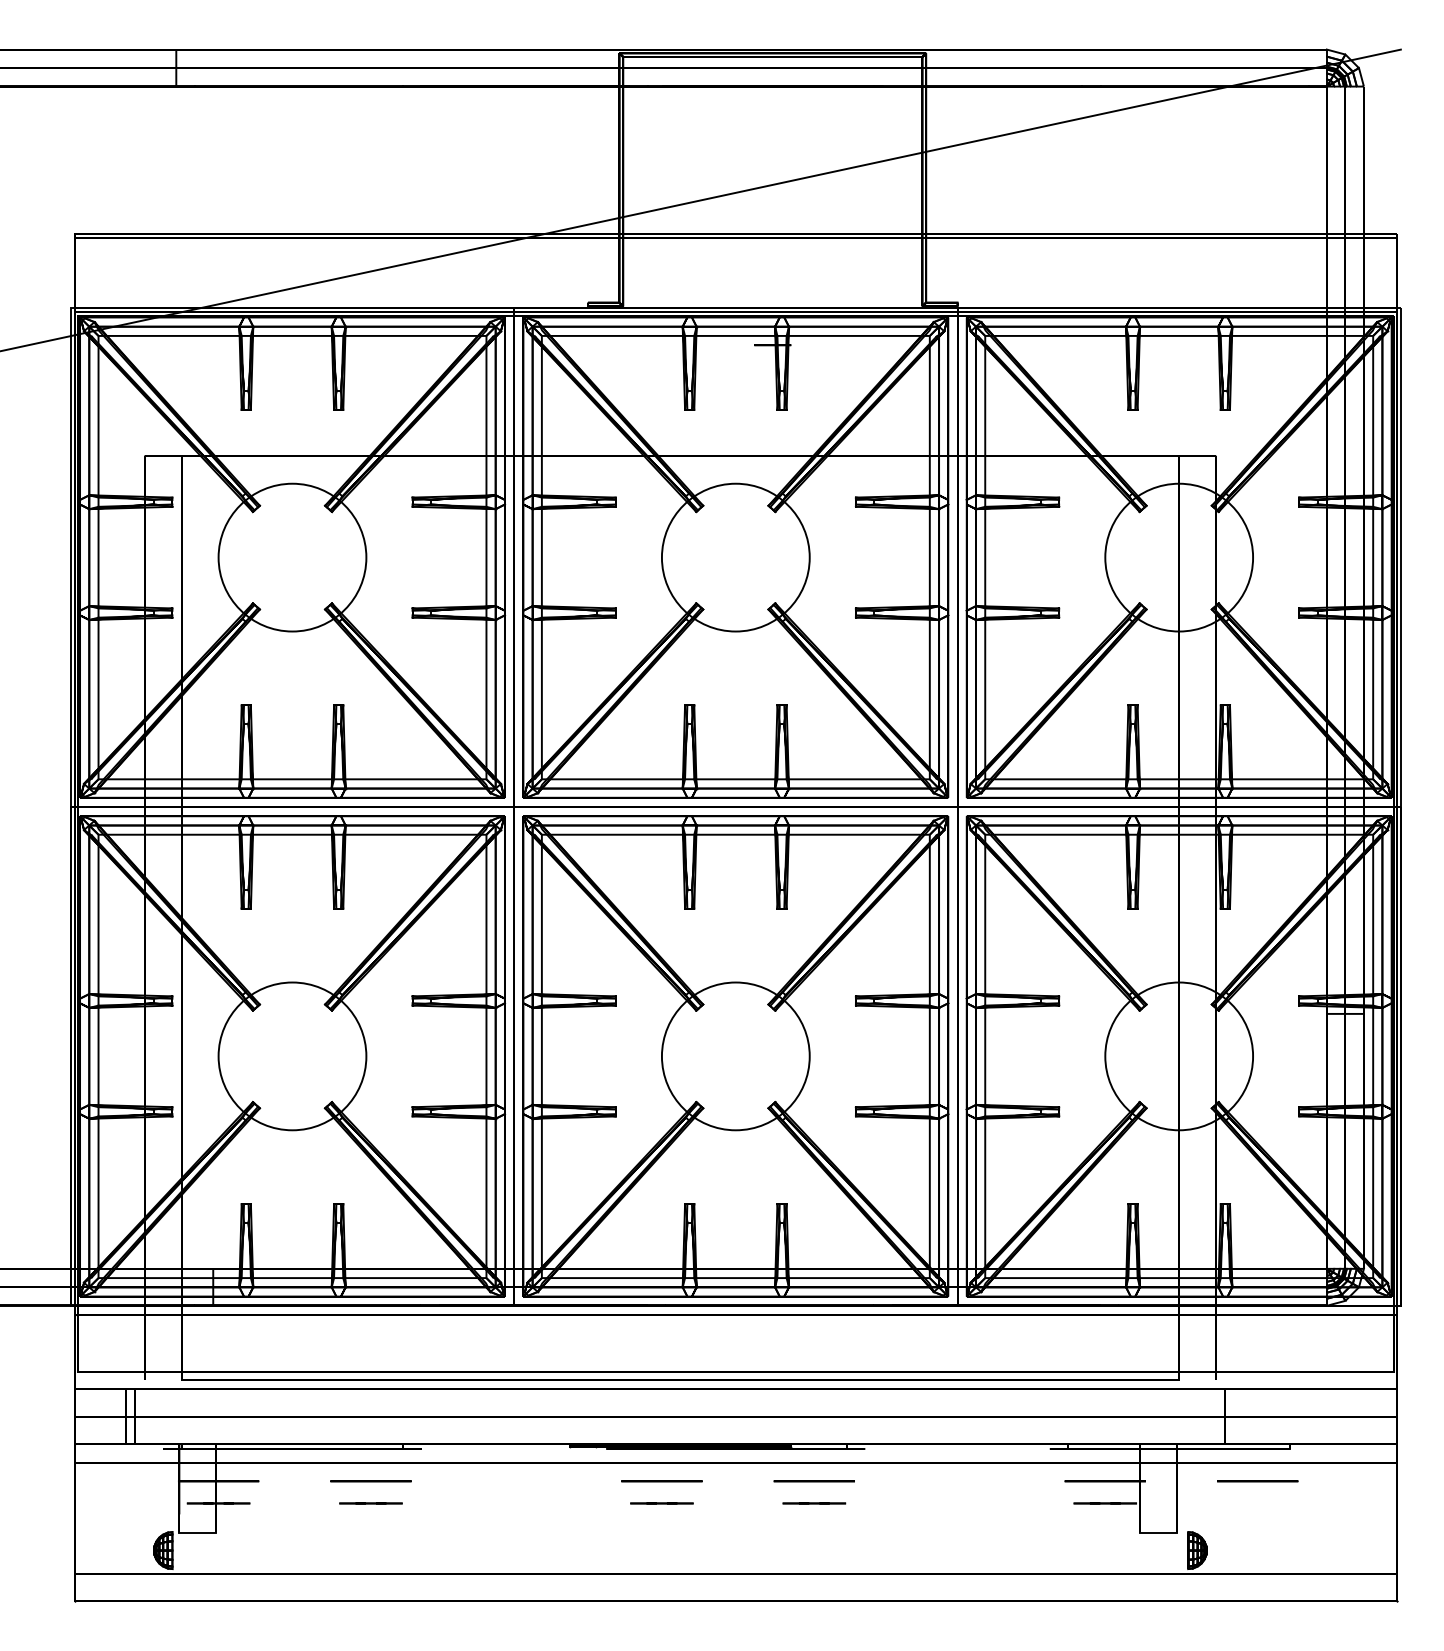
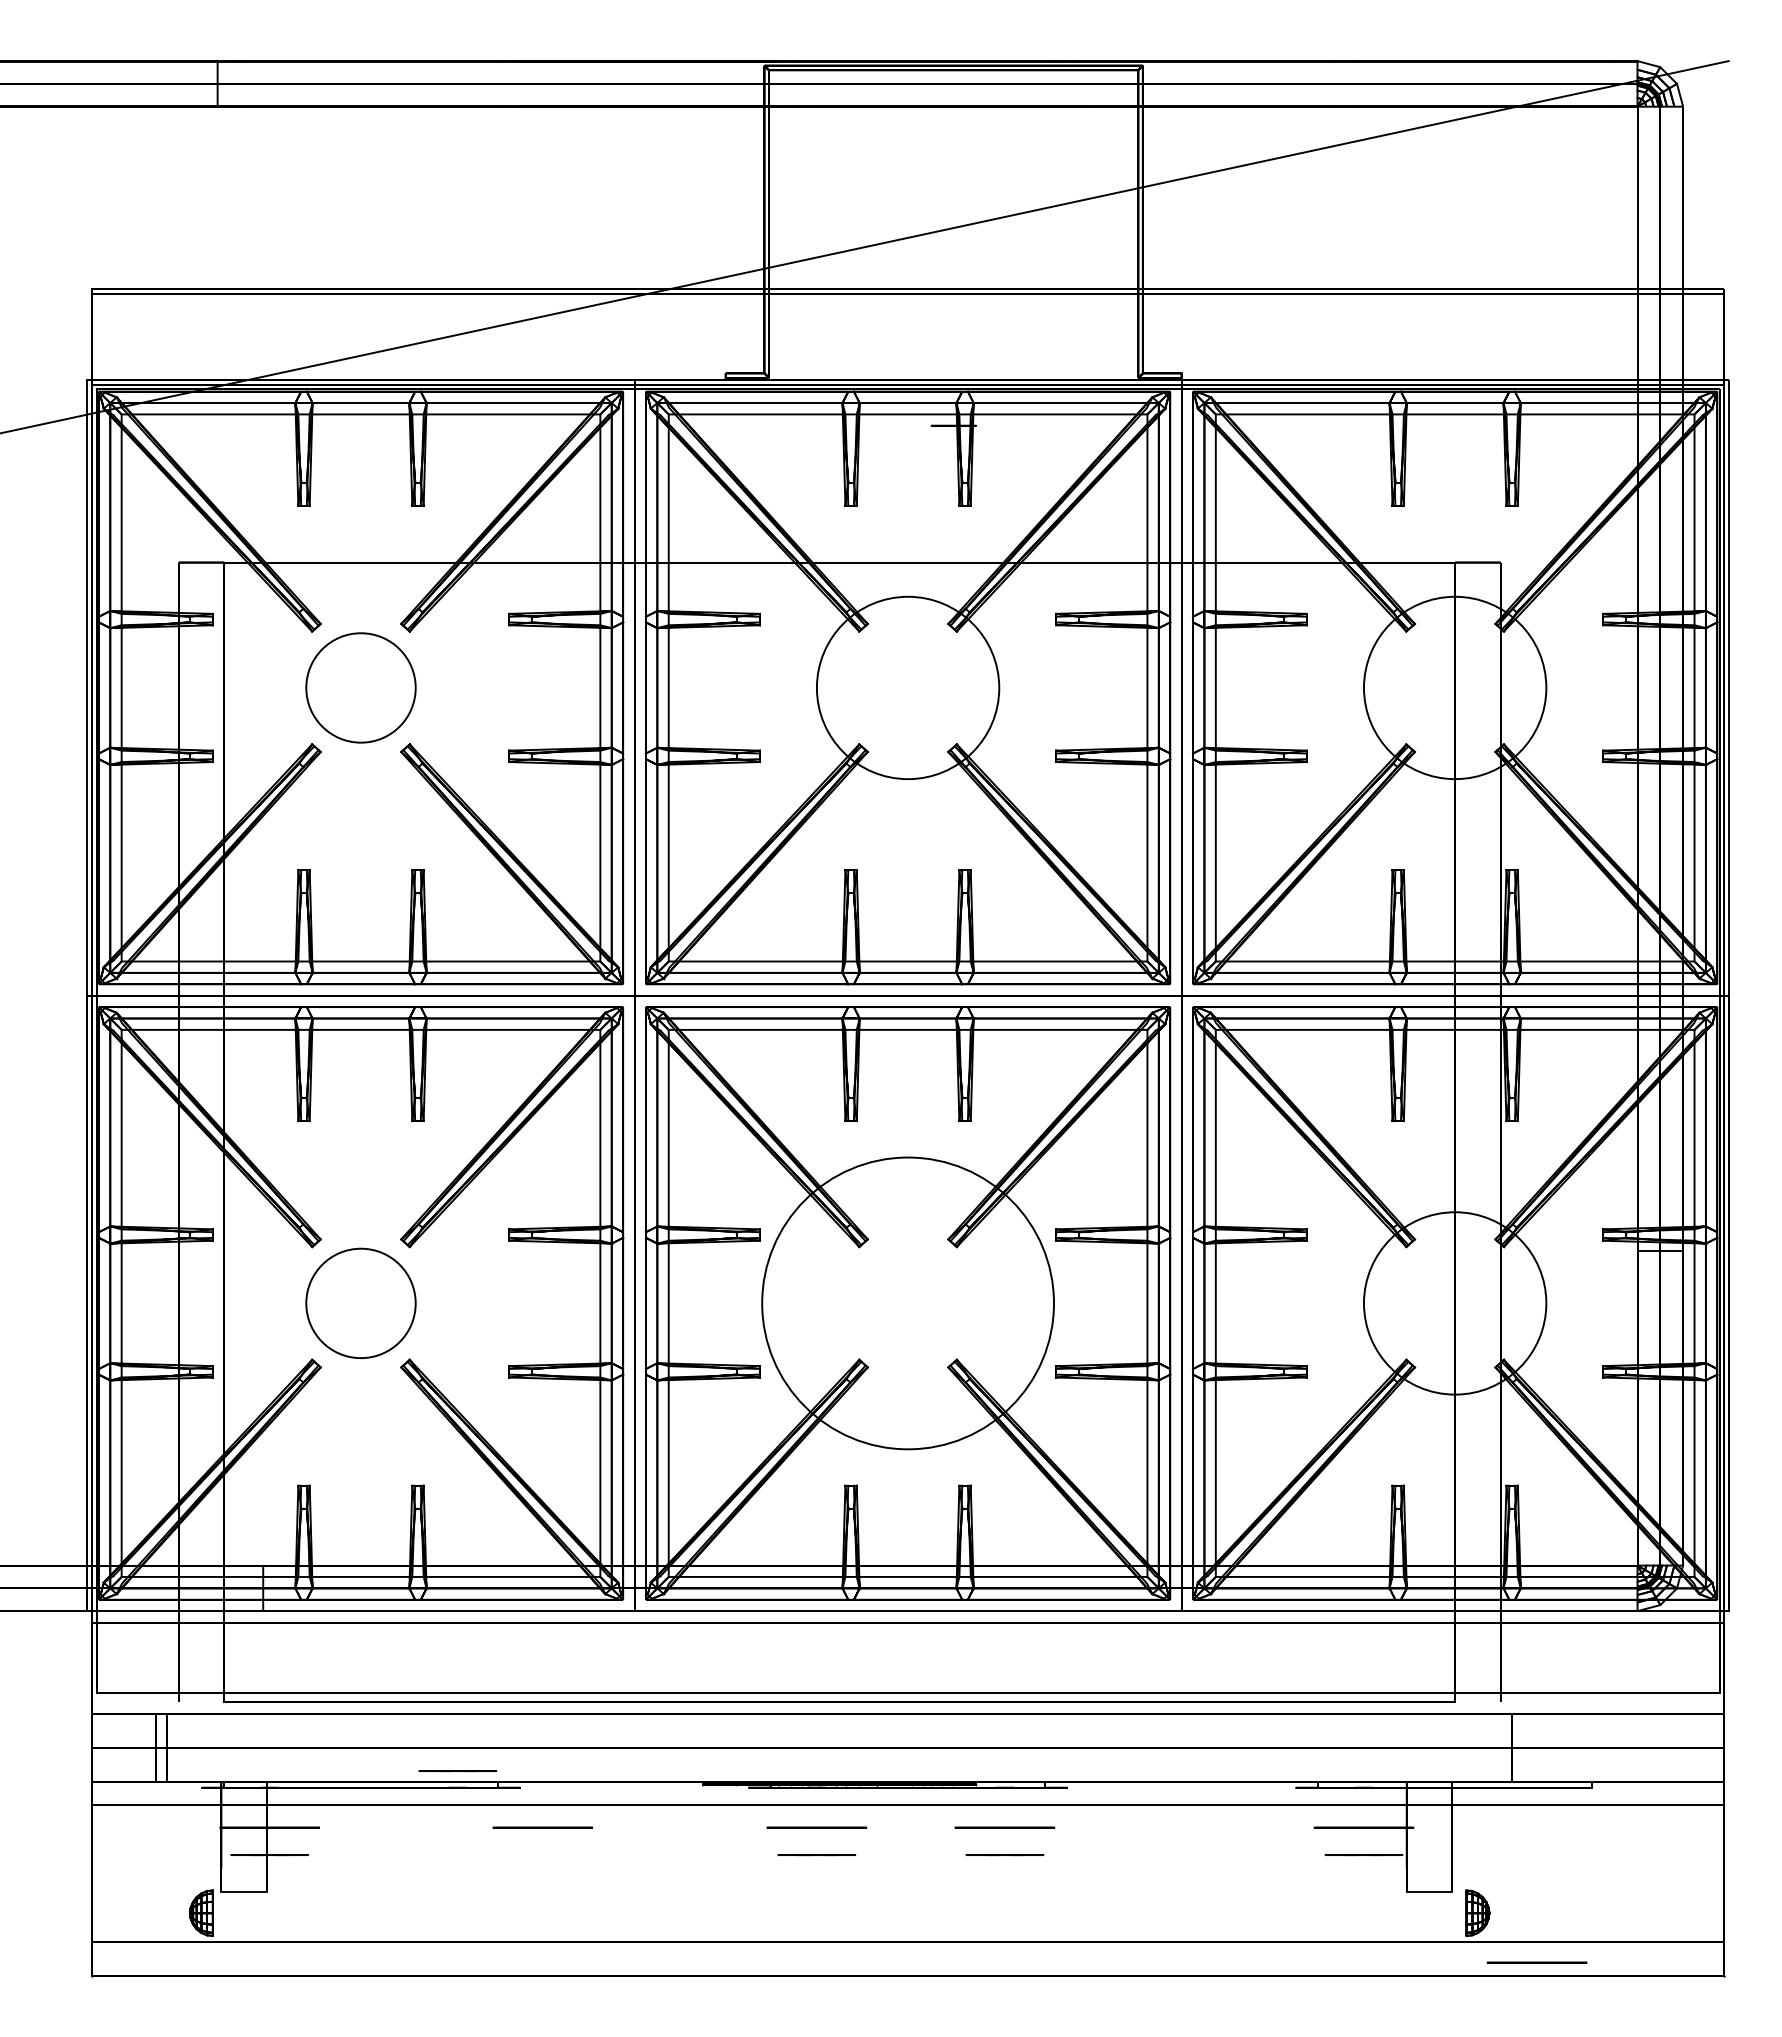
circle: (292, 557) -> (360, 687), size x0.6
circle: (292, 1056) -> (360, 1303), size x0.6
circle: (735, 1056) -> (907, 1303), size x1.6
circle: (370, 1481) -> (542, 1827), moved
circle: (1257, 1481) -> (1536, 1962), moved
line: (370, 1503) -> (457, 1771), moved

